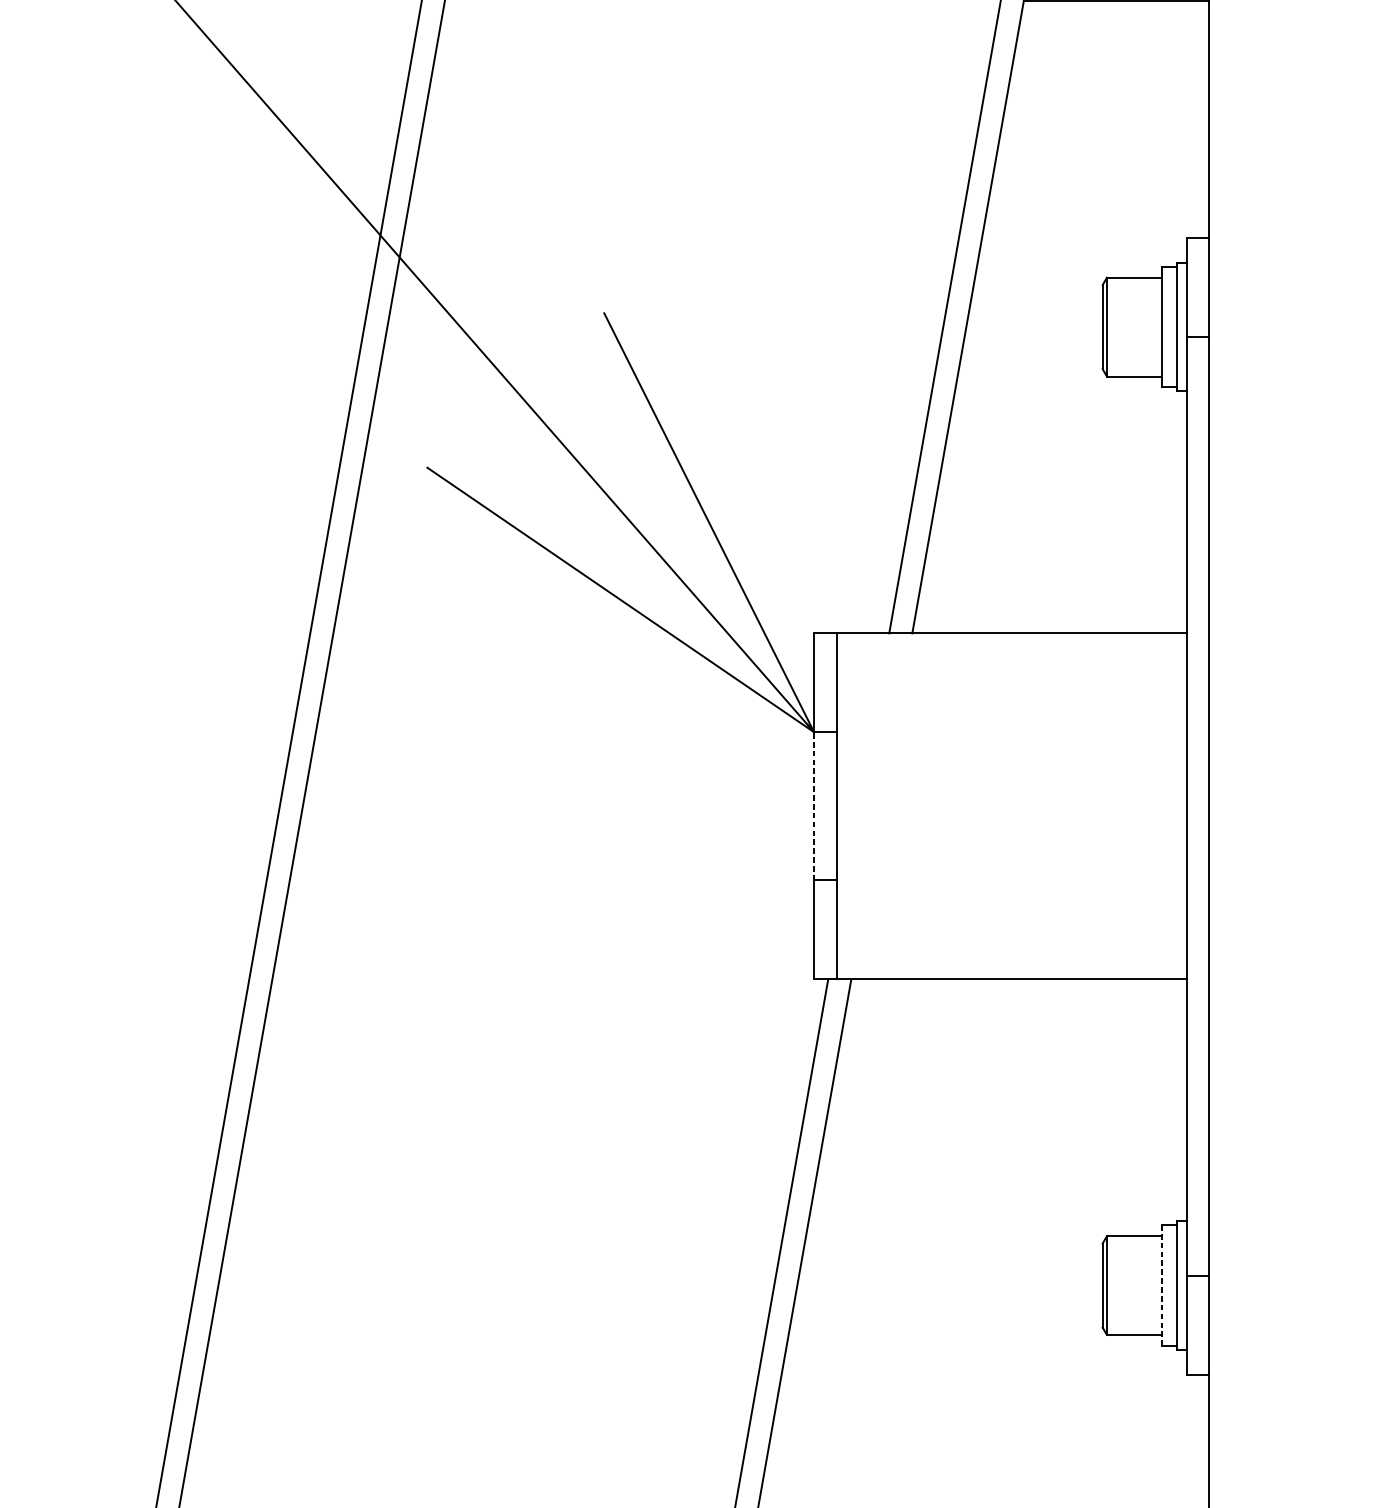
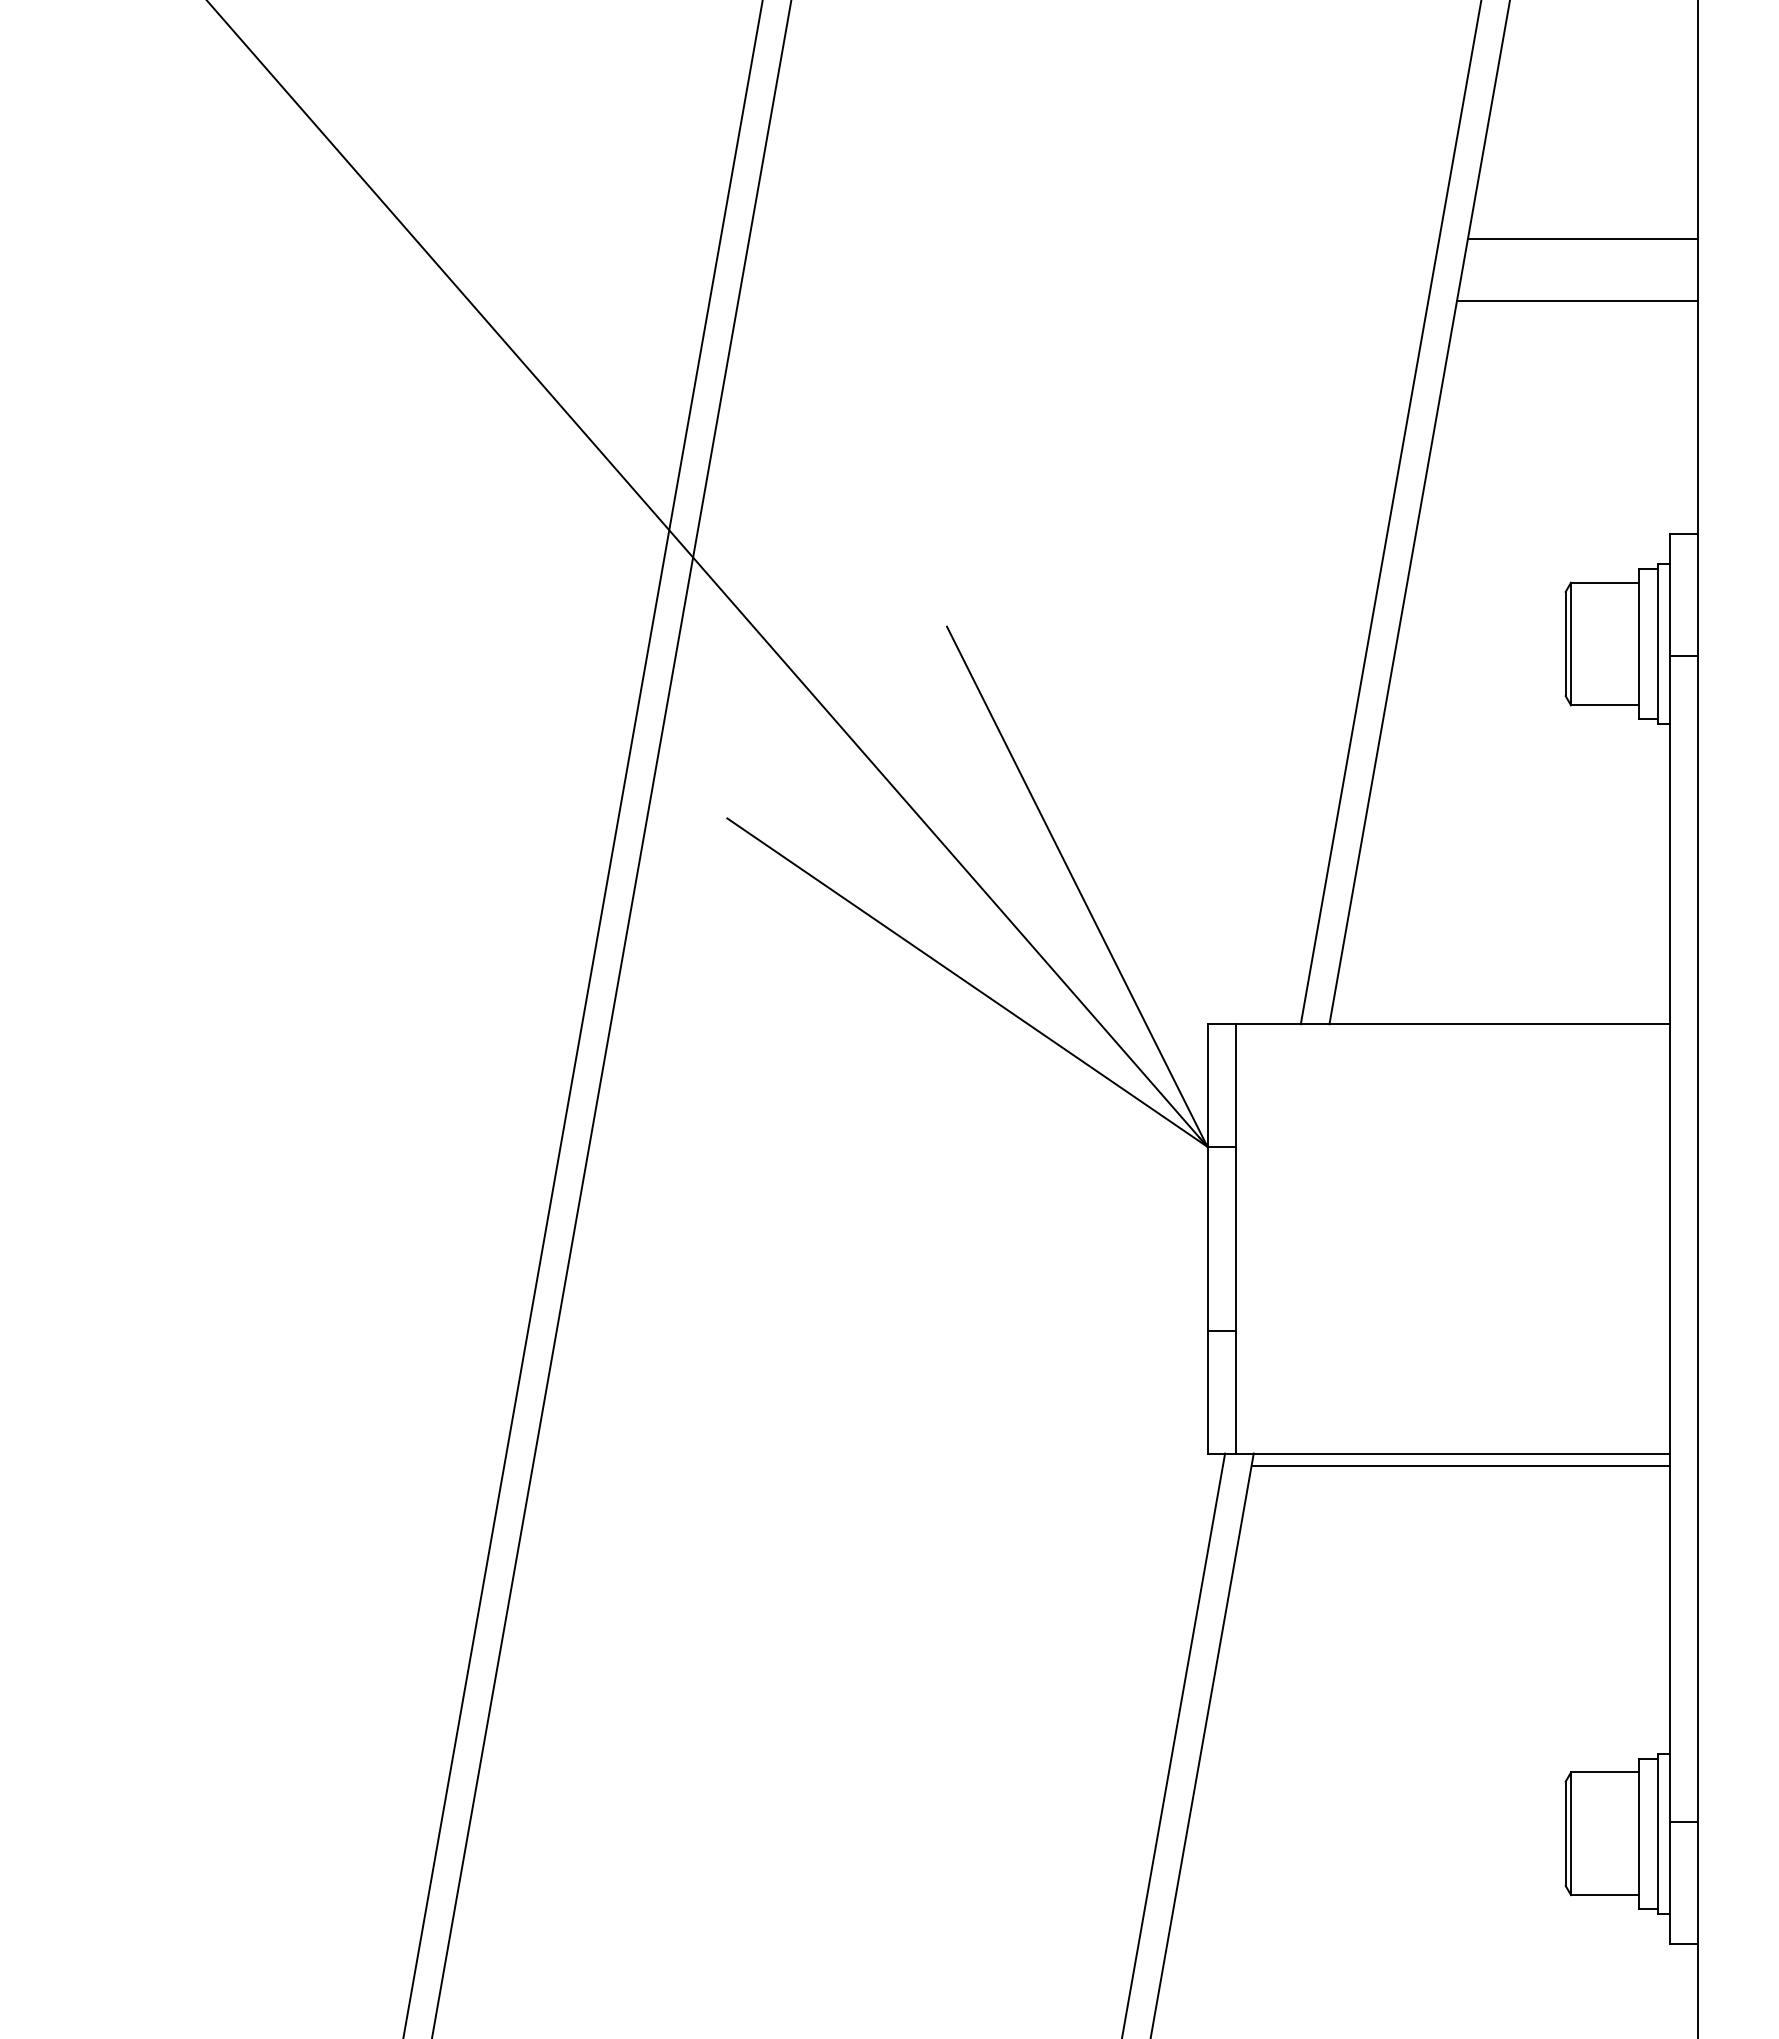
line: (1112, 50) -> (1577, 300), added
line: (814, 806) -> (1207, 1238), dashed -> solid
line: (1017, 988) -> (1460, 1465), added
line: (1162, 1285) -> (1639, 1833), dashed -> solid

